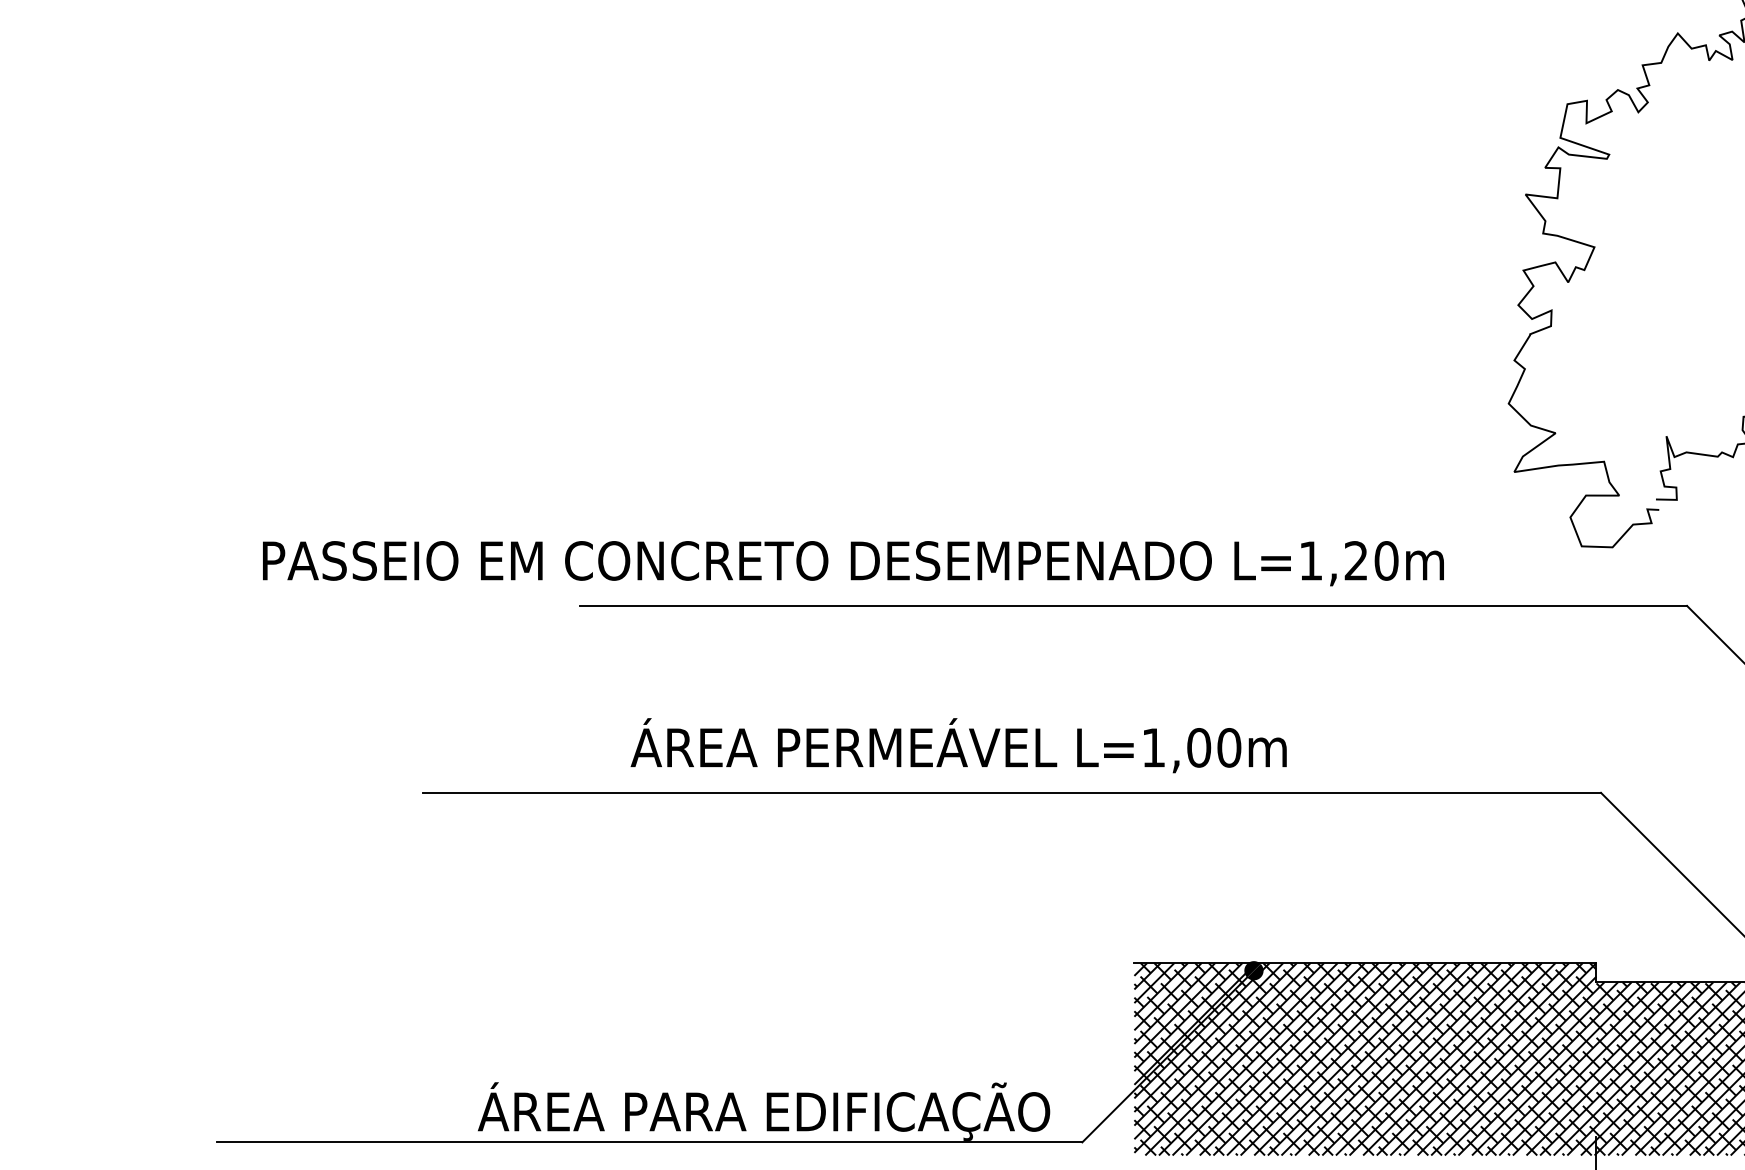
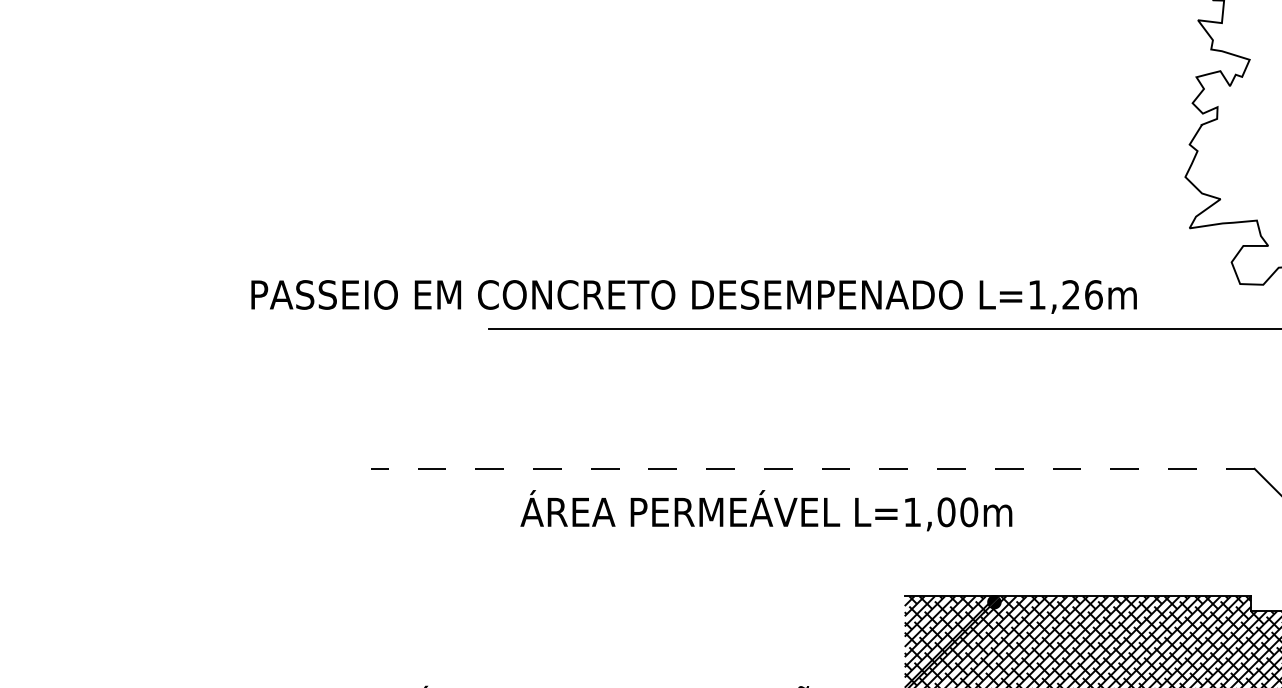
text: (1386, 560) -> (1093, 294), L=1,20m -> L=1,26m
text: (958, 745) -> (766, 510), moved
line: (1011, 792) -> (812, 468), solid -> dashed

